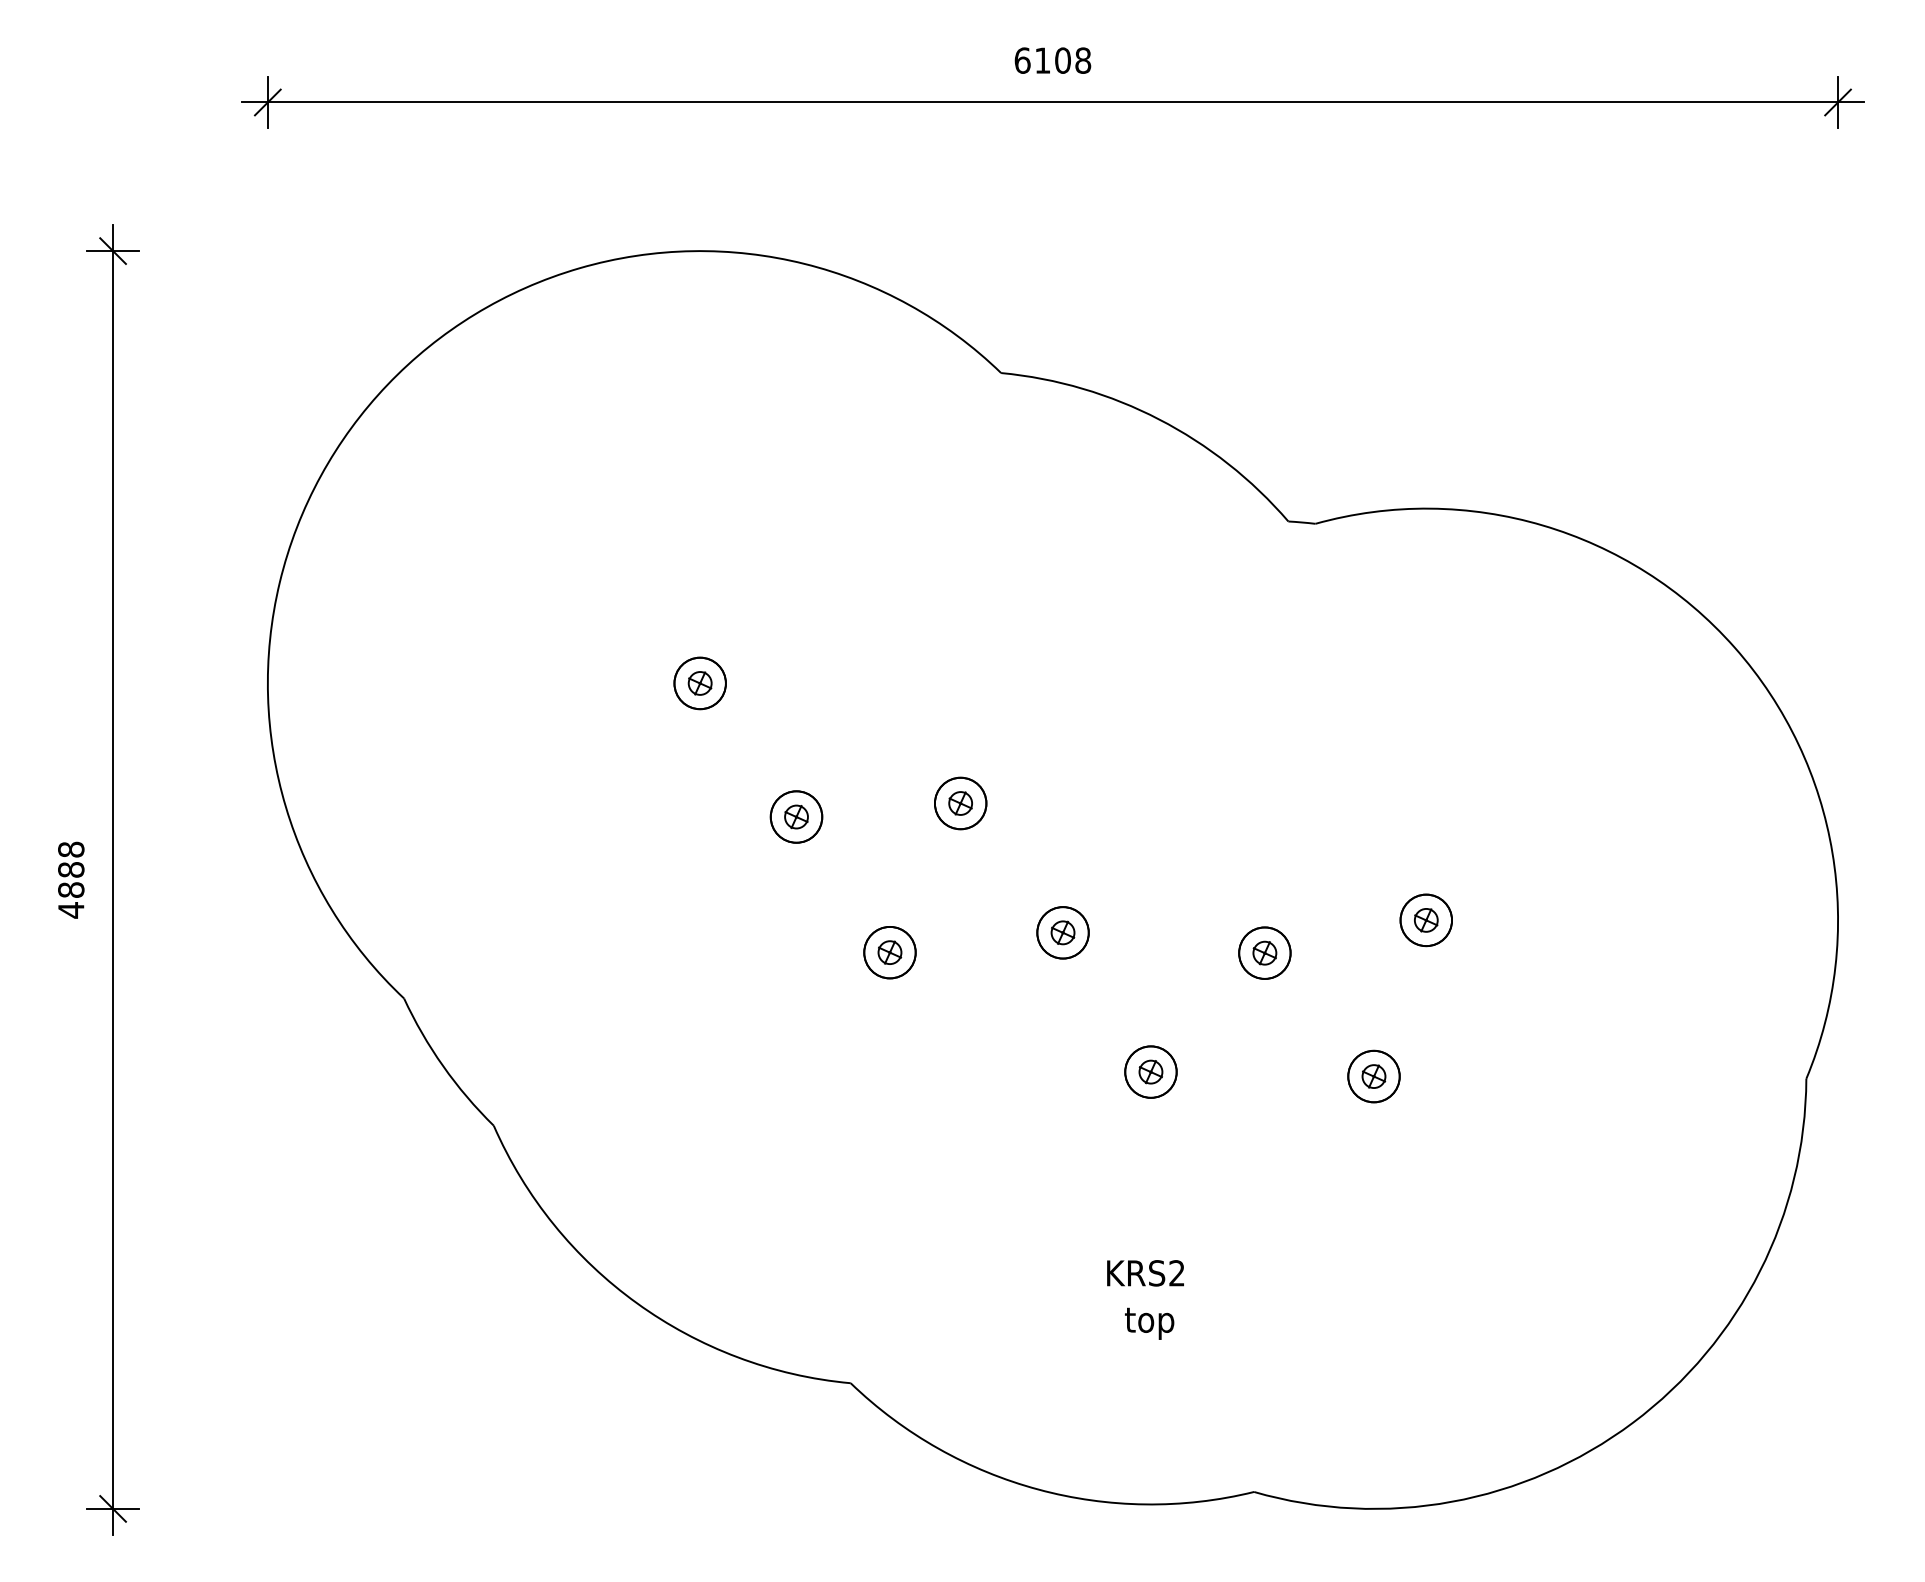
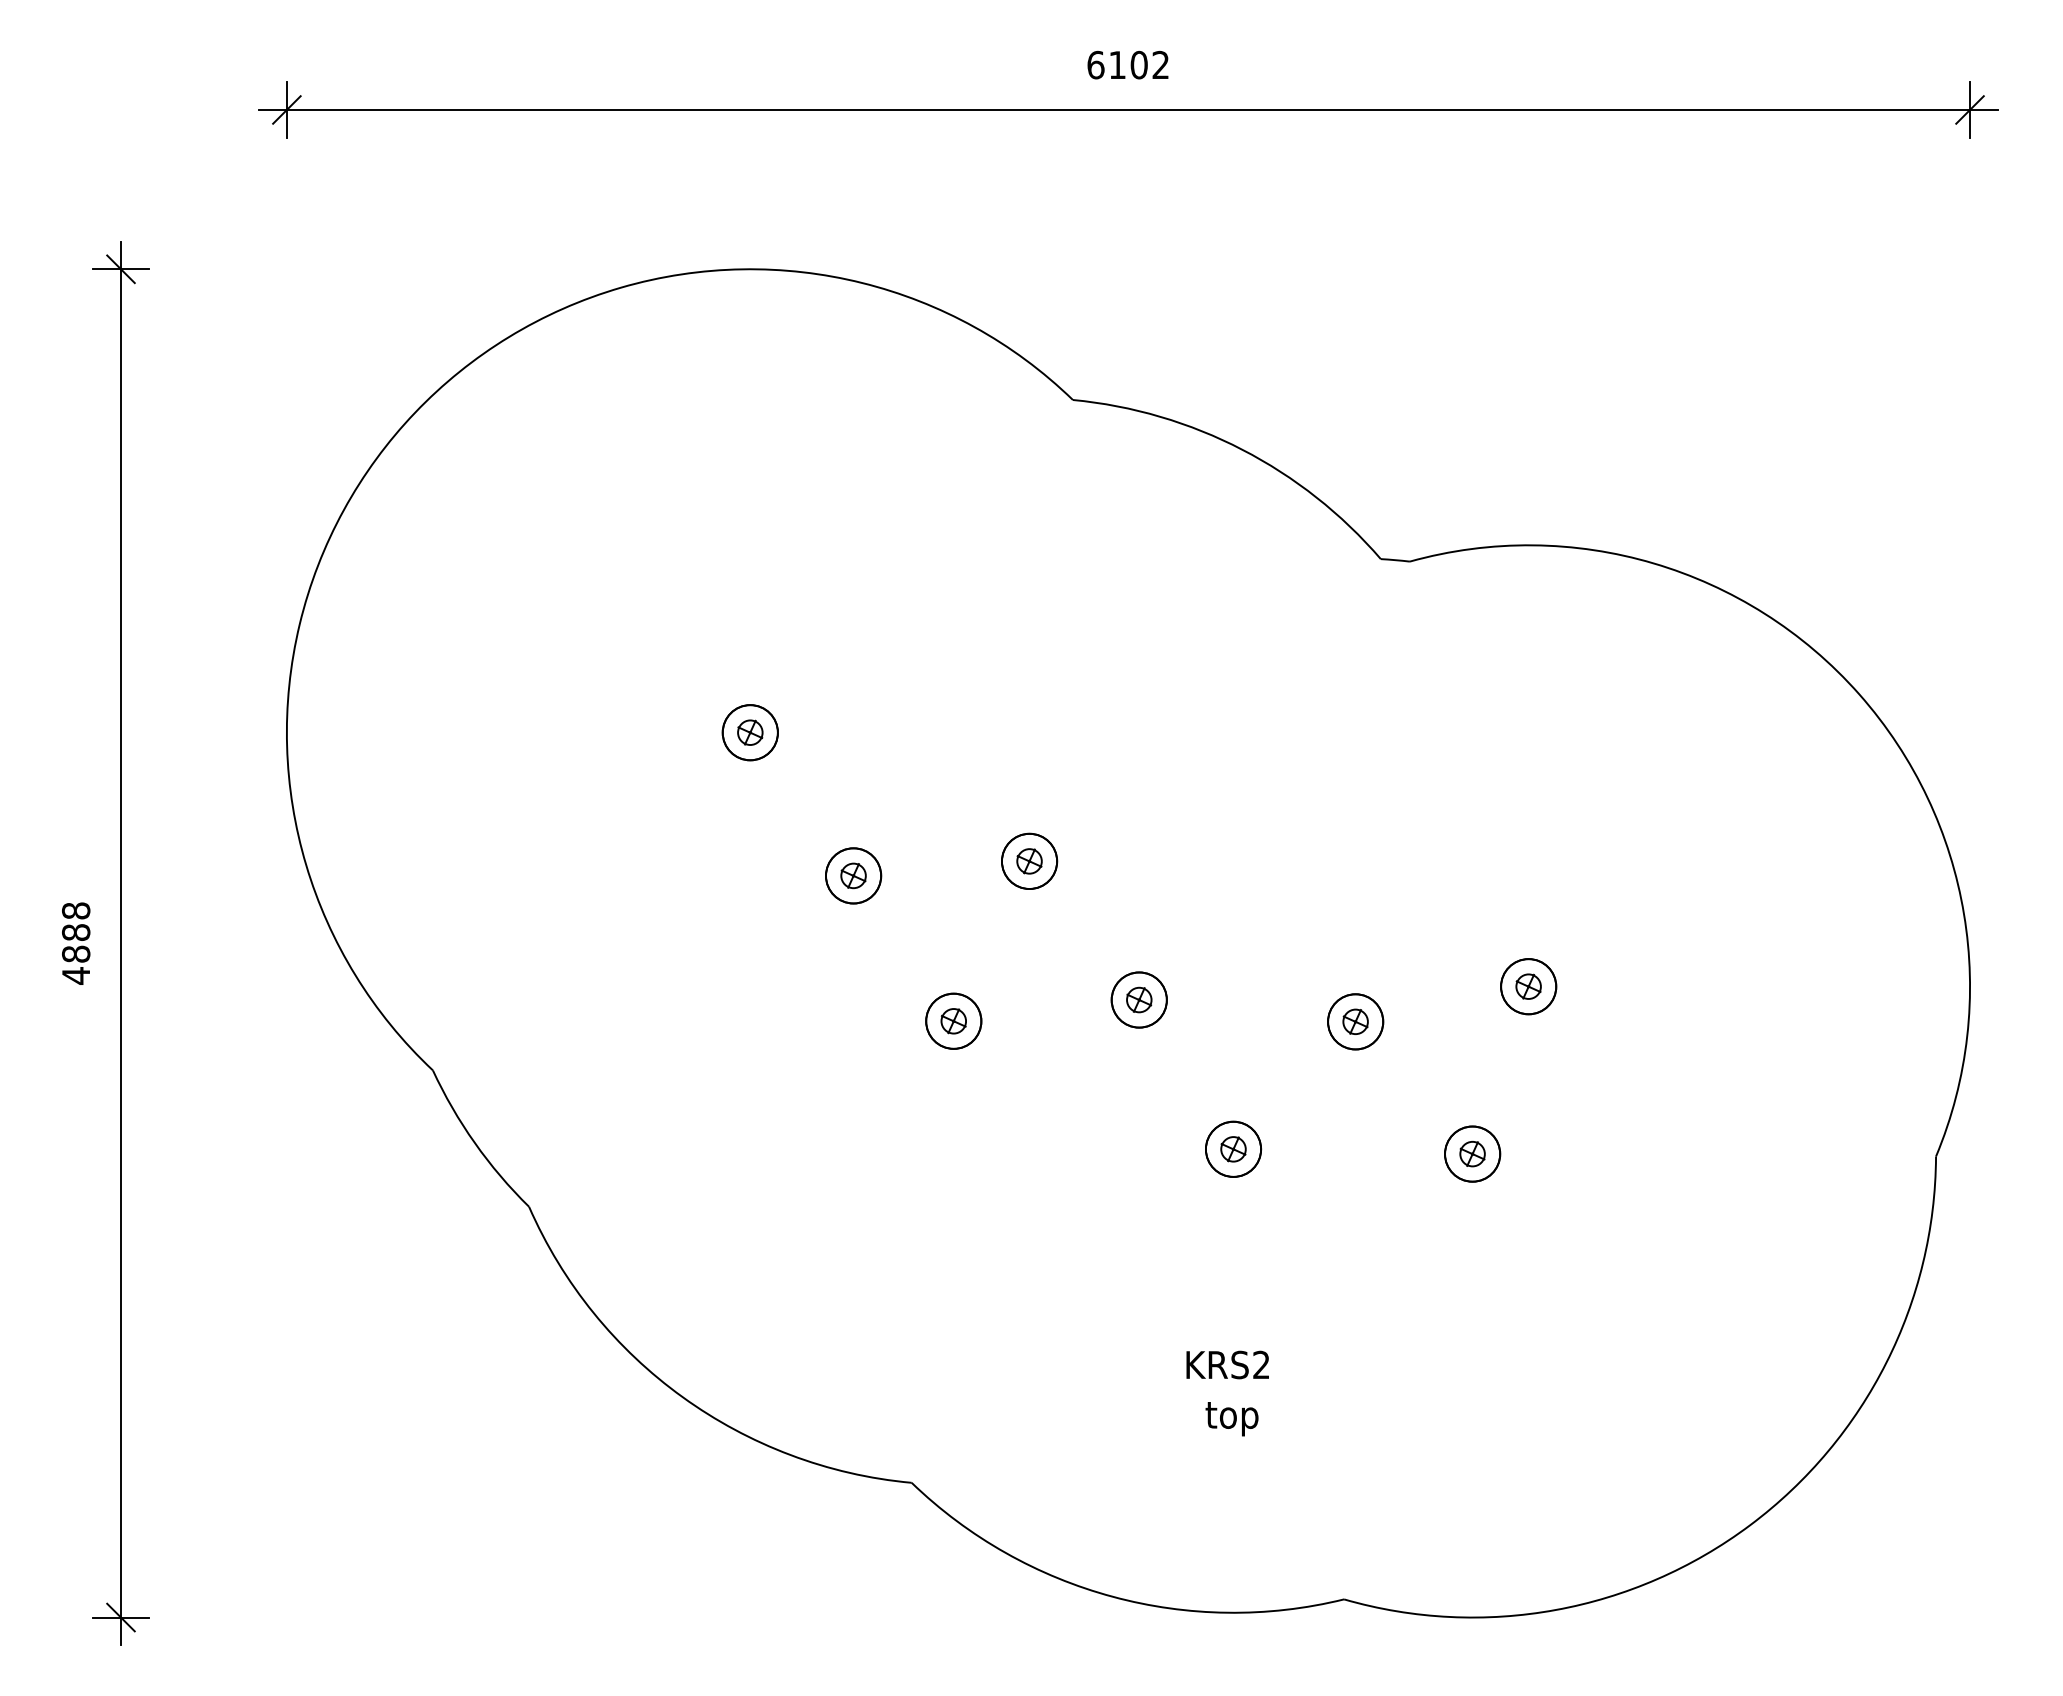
text: (1082, 61) -> (1160, 65), 6108 -> 6102

